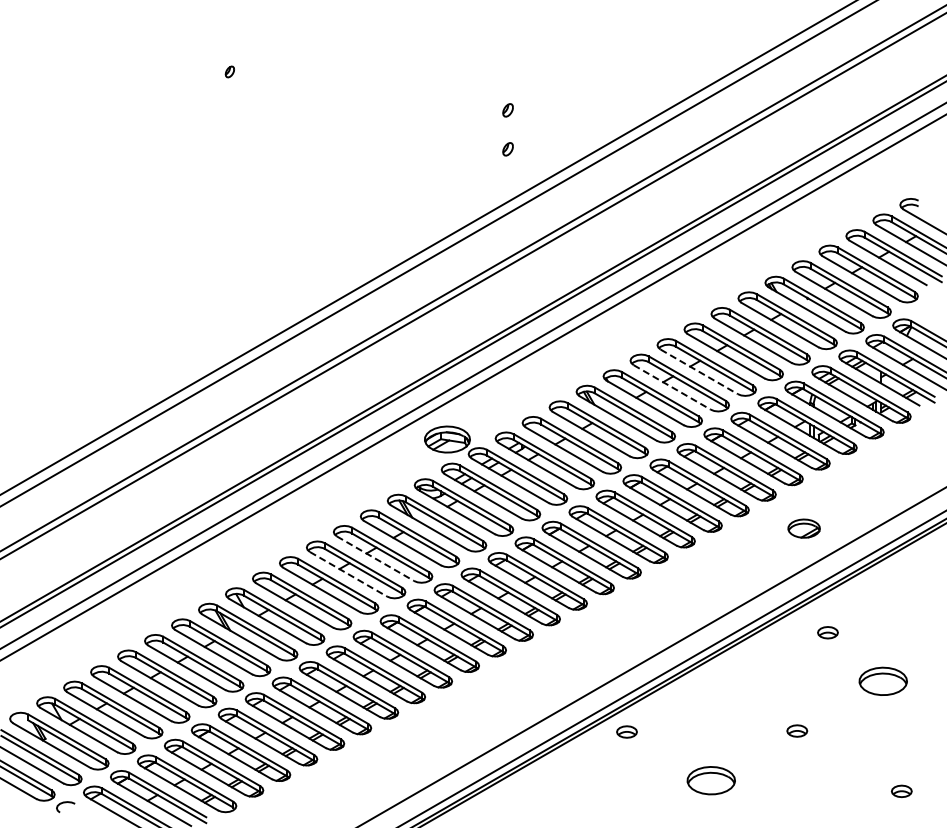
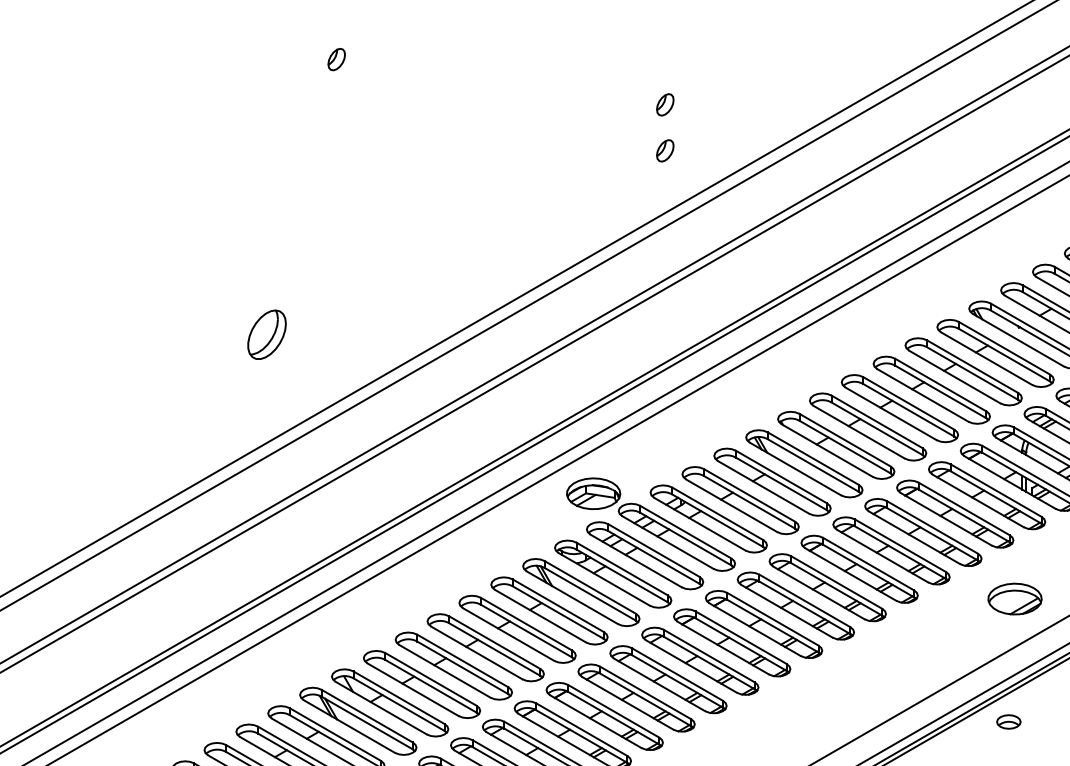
part: (229, 71) -> (336, 59), size x1.67
part: (507, 110) -> (664, 105), size x1.43
part: (507, 149) -> (664, 151), size x1.43
part: (170, 304) -> (266, 334), added
line: (699, 371) -> (891, 413), dashed -> solid
line: (672, 387) -> (859, 432), dashed -> solid
part: (803, 528) -> (1014, 598), size x1.43
line: (375, 558) -> (508, 634), dashed -> solid
line: (348, 574) -> (476, 653), dashed -> solid
part: (827, 632) -> (1008, 721), moved

